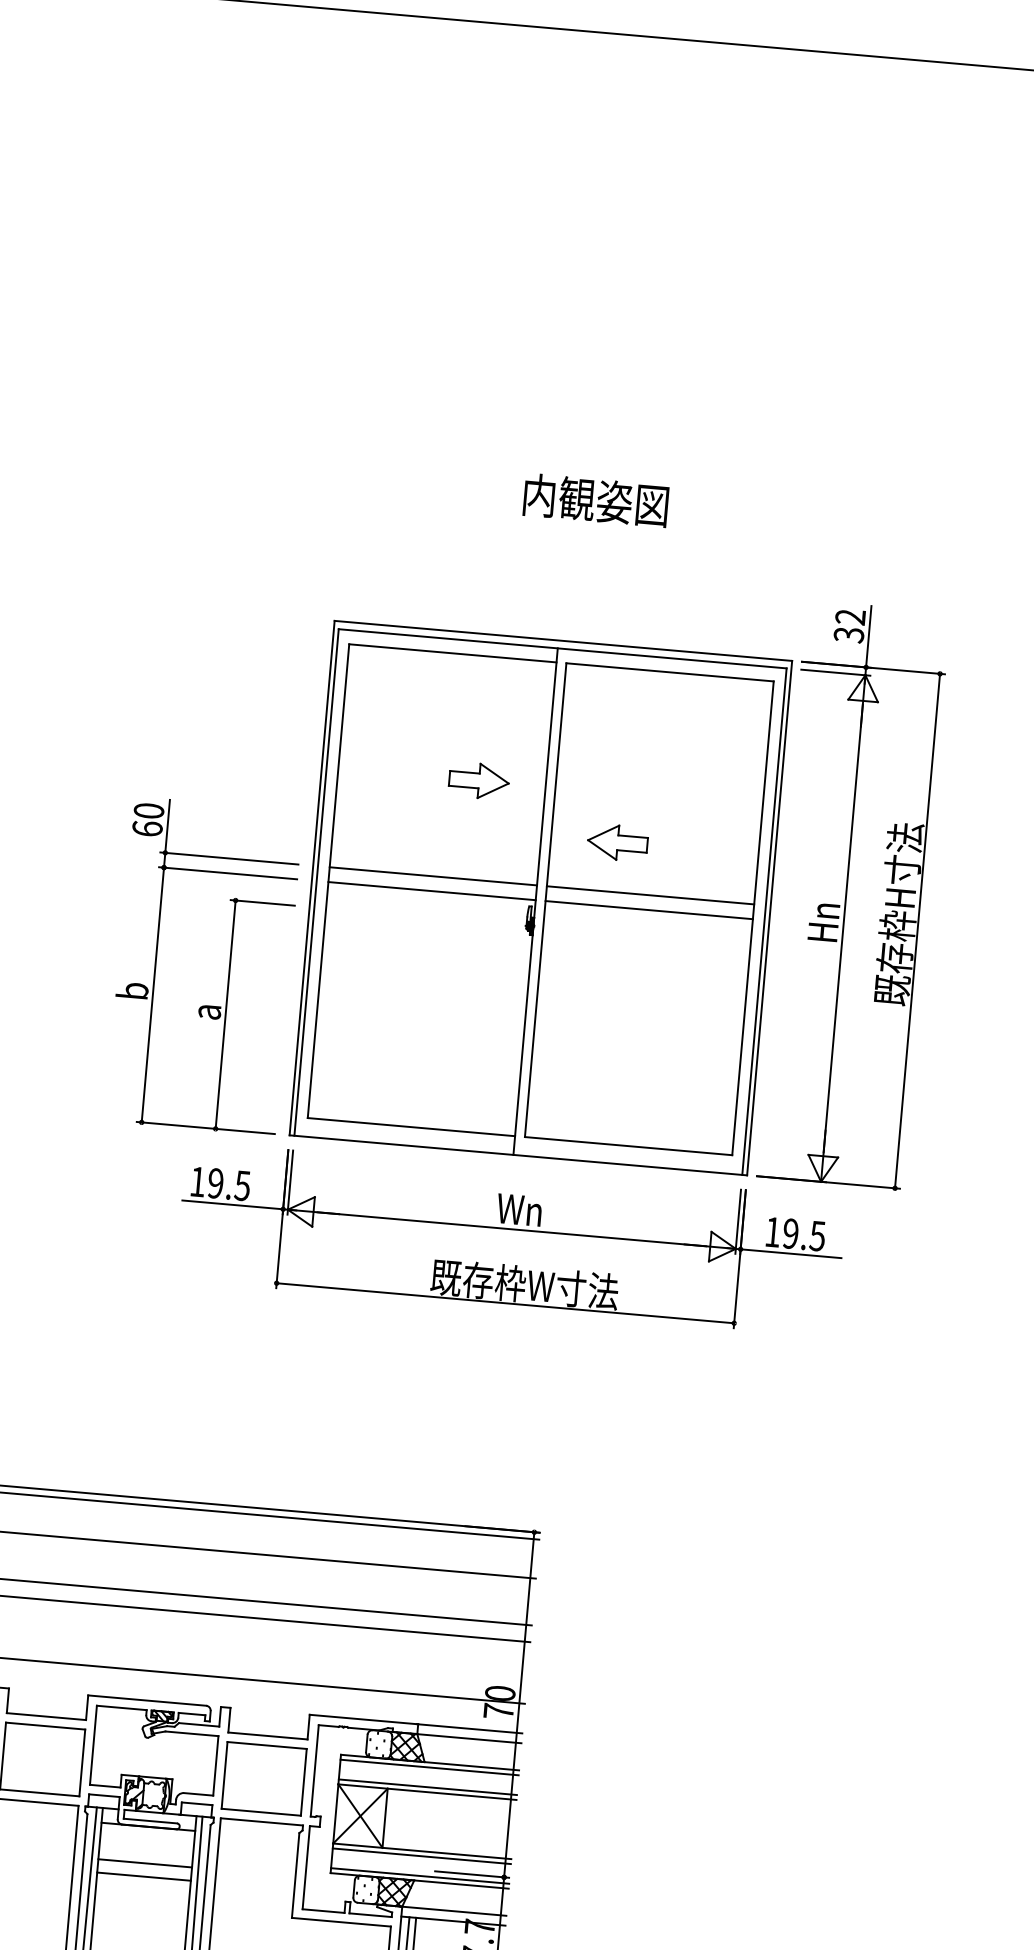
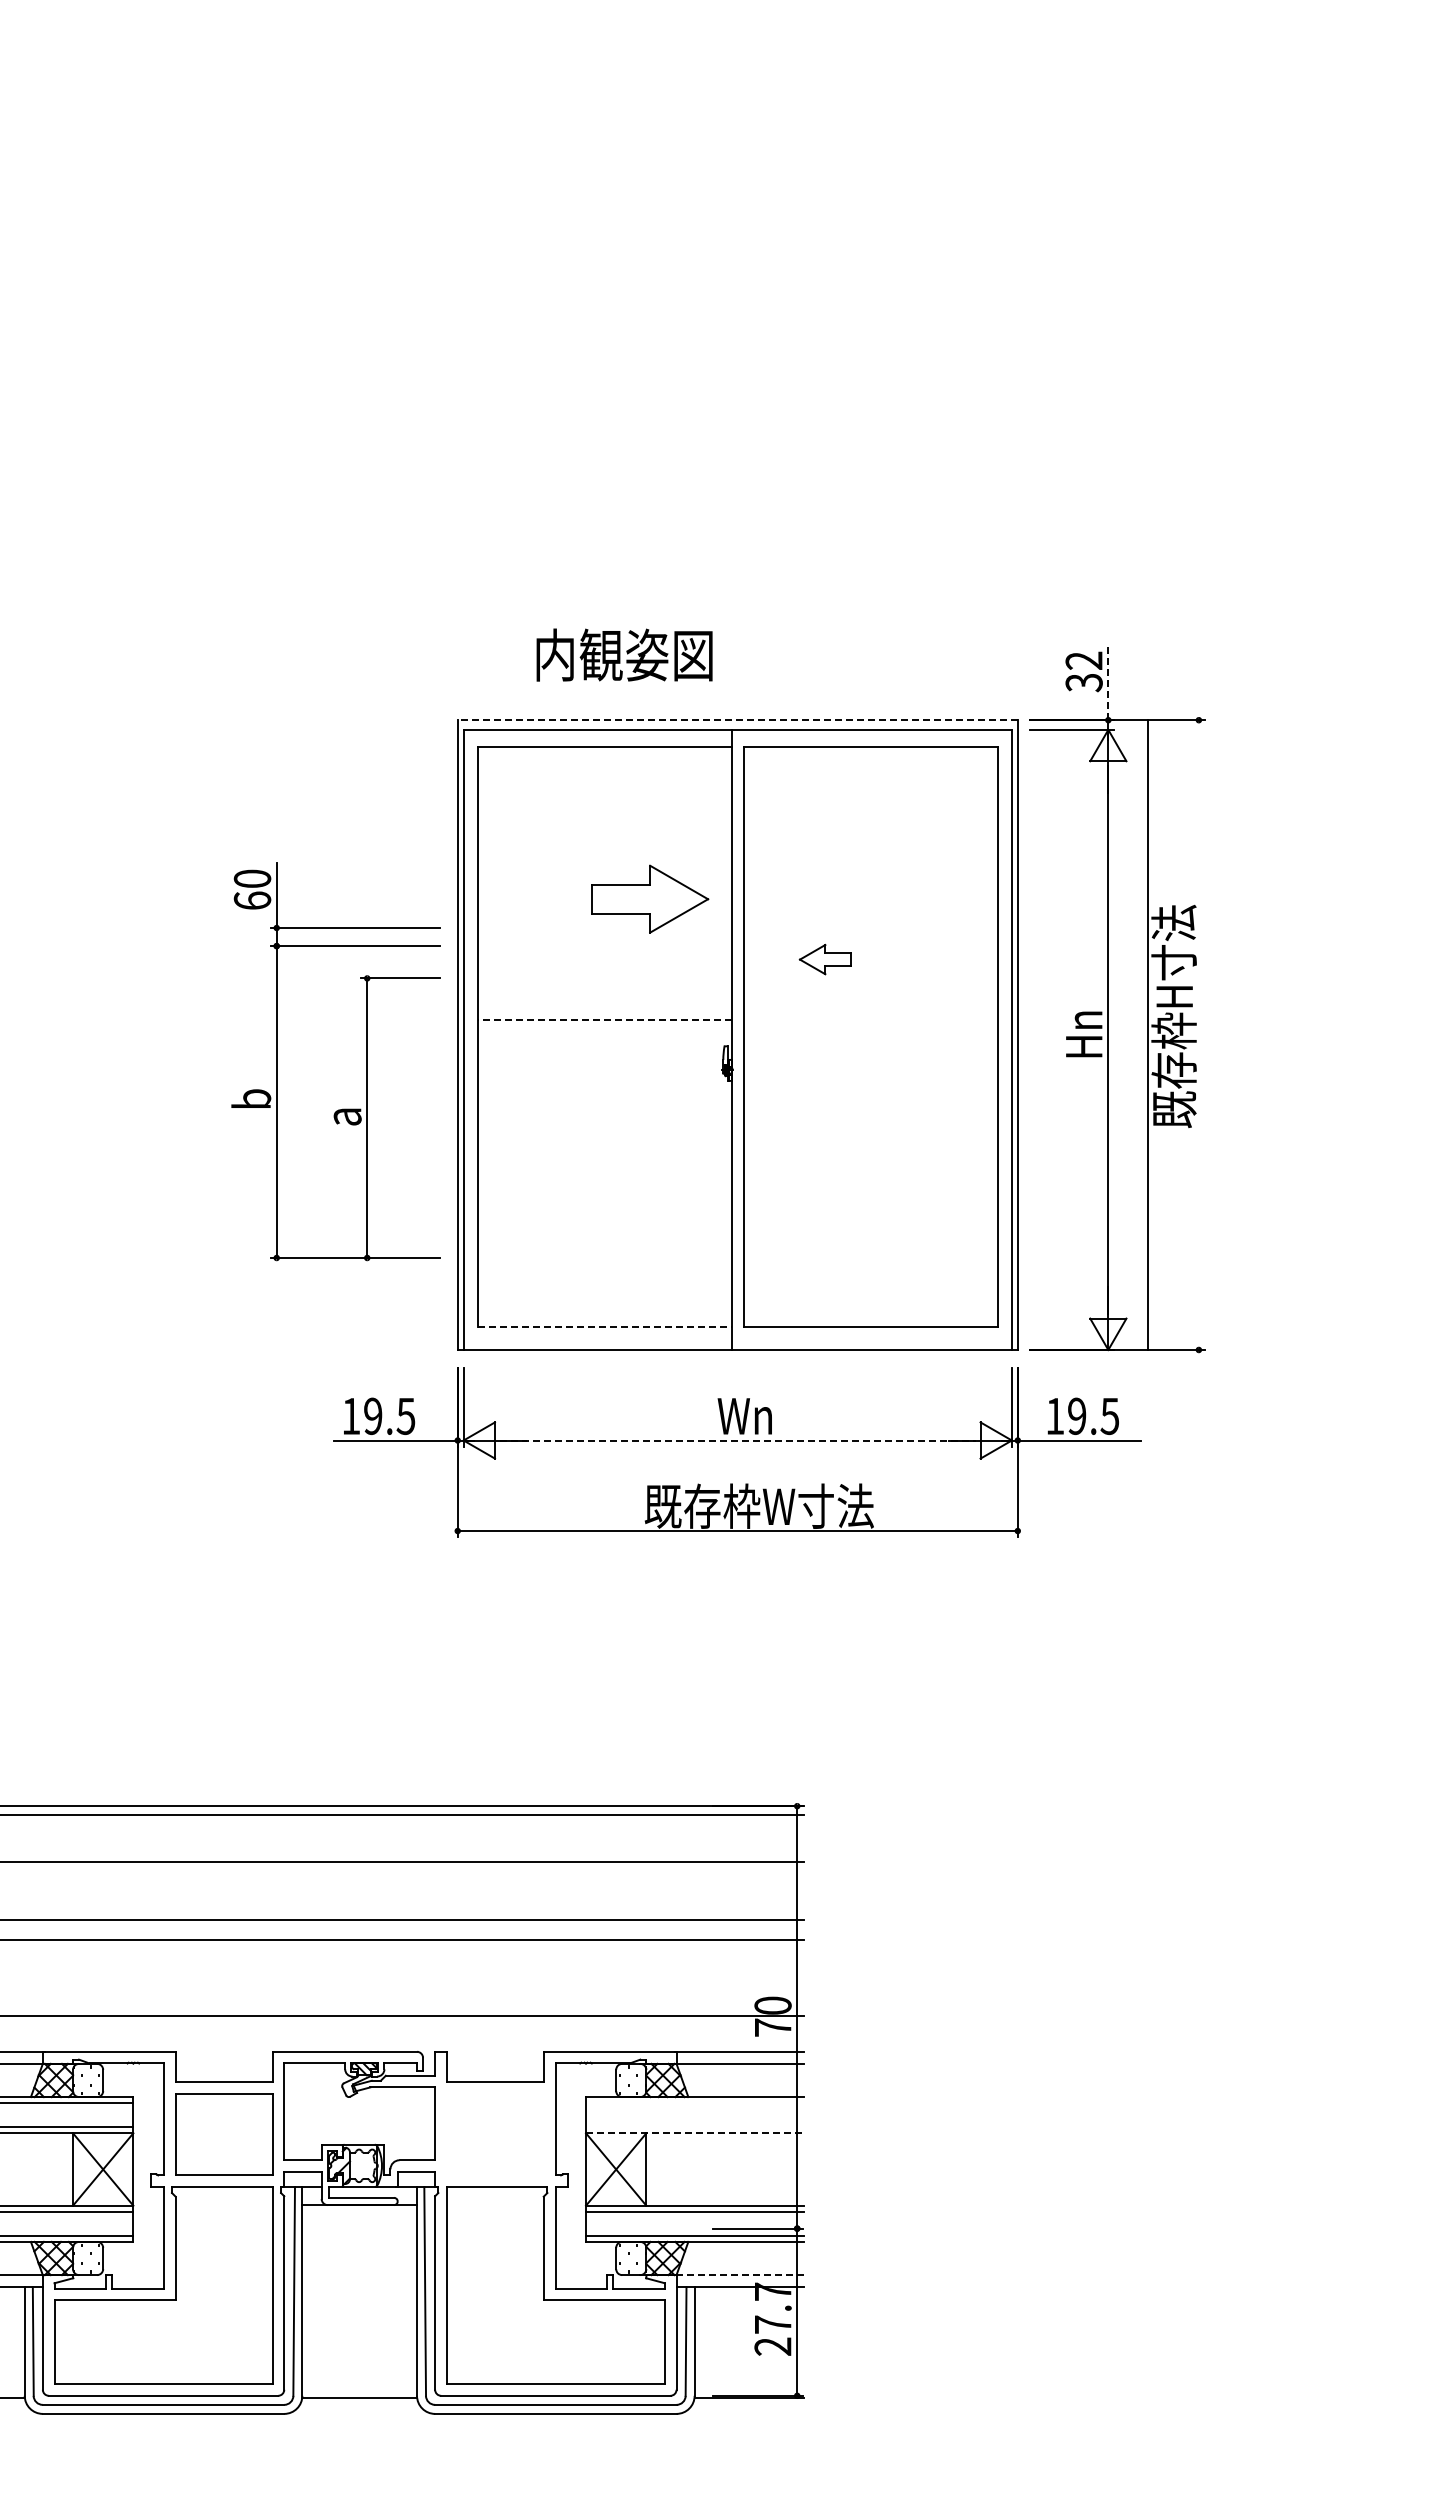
text: (596, 499) -> (624, 654), moved
line: (868, 636) -> (1108, 682), solid -> dashed
line: (563, 641) -> (737, 720), solid -> dashed
part: (479, 781) -> (650, 899), size x1.6
part: (617, 842) -> (825, 959), size x0.7
line: (433, 876) -> (604, 1020), solid -> dashed
line: (431, 891) -> (604, 1038), removed
line: (650, 895) -> (870, 1020), removed
line: (649, 910) -> (870, 1038), removed
line: (917, 930) -> (1147, 1034), moved
part: (229, 968) -> (366, 1061), moved
line: (411, 1127) -> (604, 1327), solid -> dashed
line: (511, 1229) -> (737, 1440), solid -> dashed
line: (429, 1767) -> (695, 2103), removed
part: (264, 1778) -> (495, 2134), removed
line: (428, 1787) -> (695, 2127), removed
line: (427, 1792) -> (695, 2133), solid -> dashed
line: (145, 1863) -> (359, 2249), removed
line: (143, 1877) -> (359, 2266), removed
line: (452, 1911) -> (738, 2275), solid -> dashed

